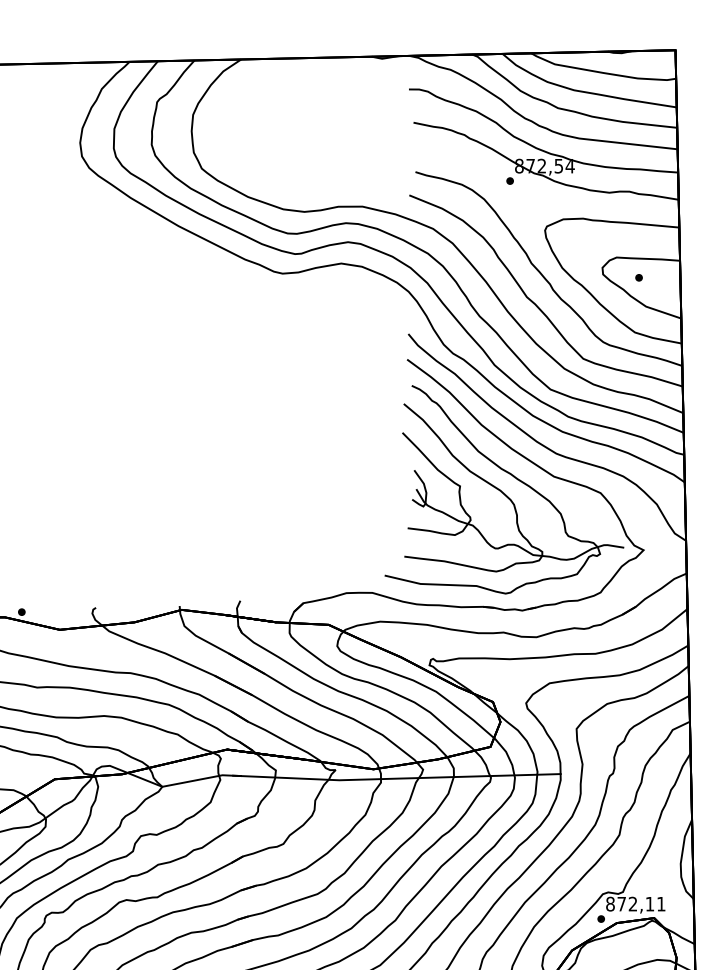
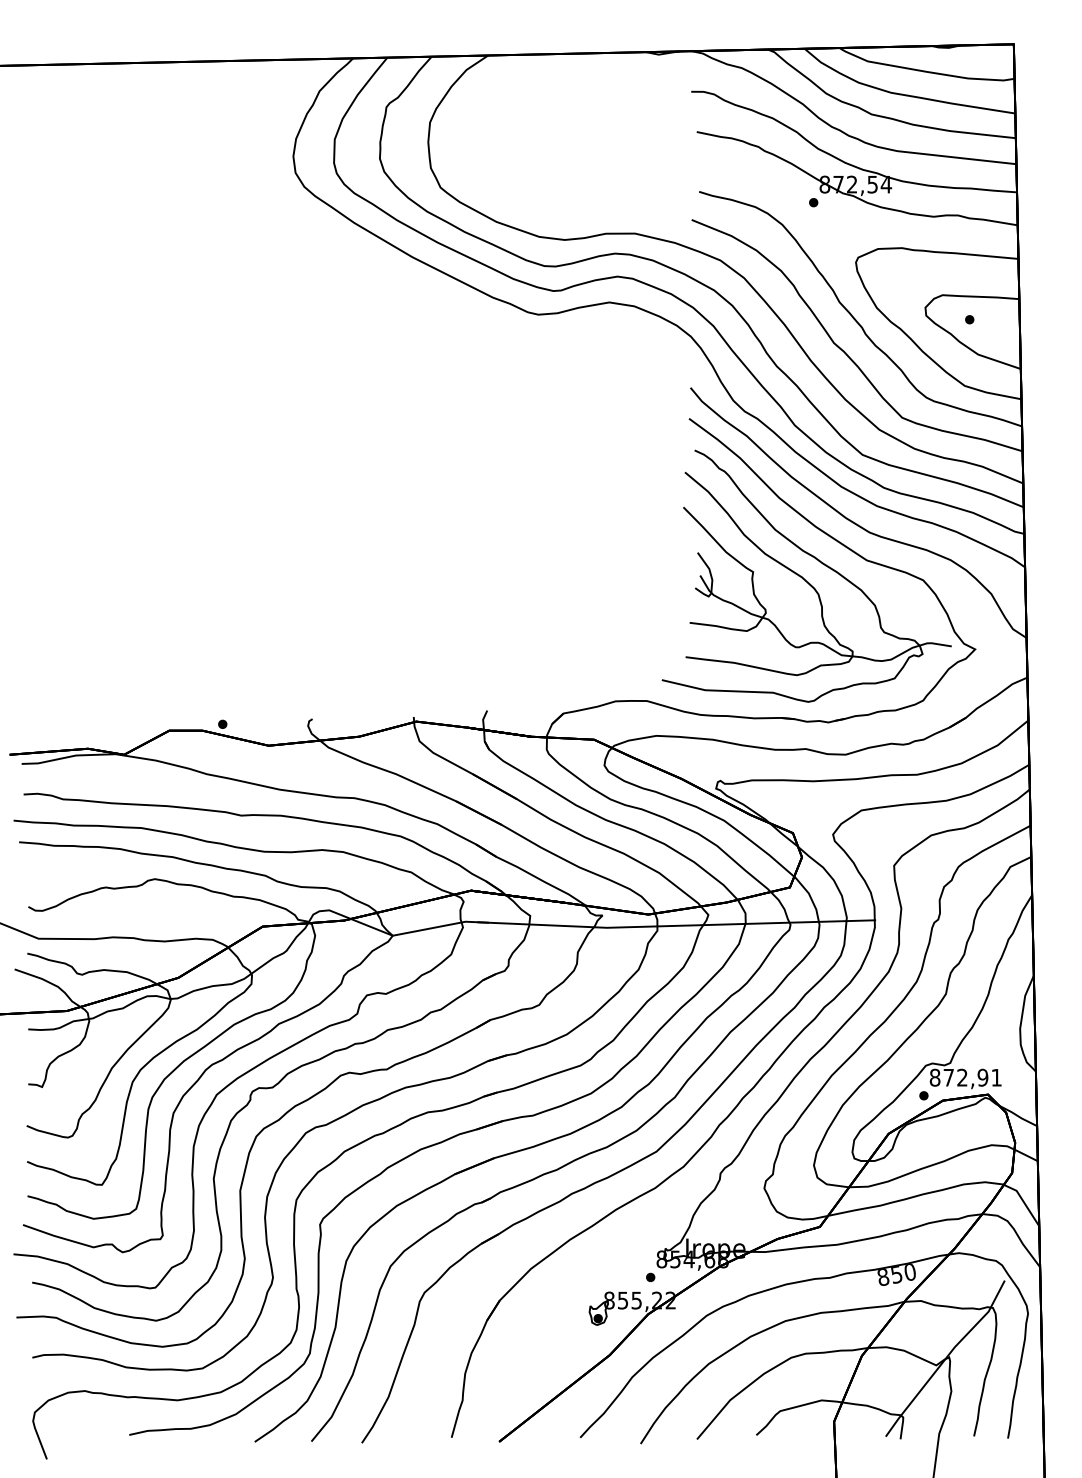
text: (649, 903) -> (982, 1077), 872,11 -> 872,91

